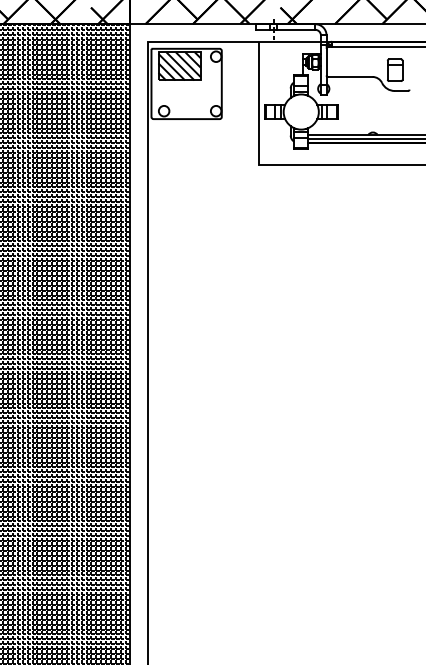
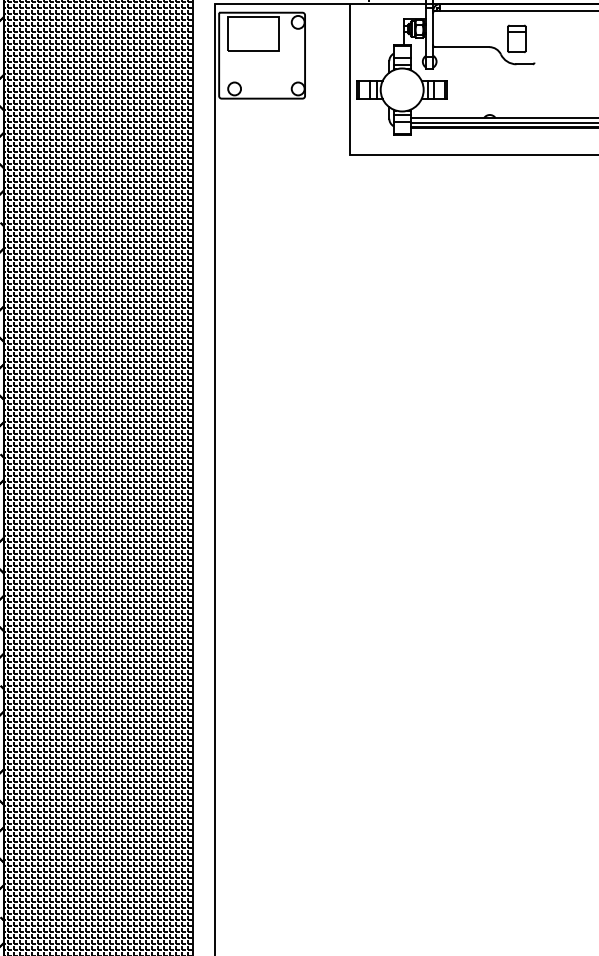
hatch: (179, 66) -> (253, 34), removed

